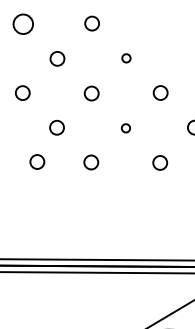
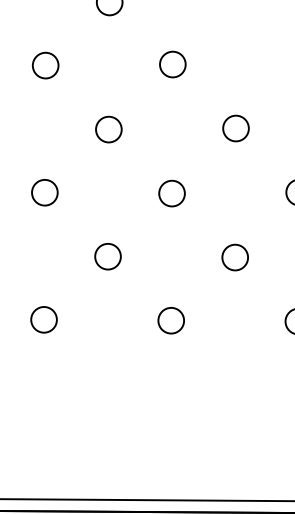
circle: (22, 23) -> (44, 64), size x0.71
circle: (126, 58) -> (236, 128), size x1.67
circle: (125, 128) -> (234, 258), size x1.67
circle: (37, 161) -> (44, 318), moved

